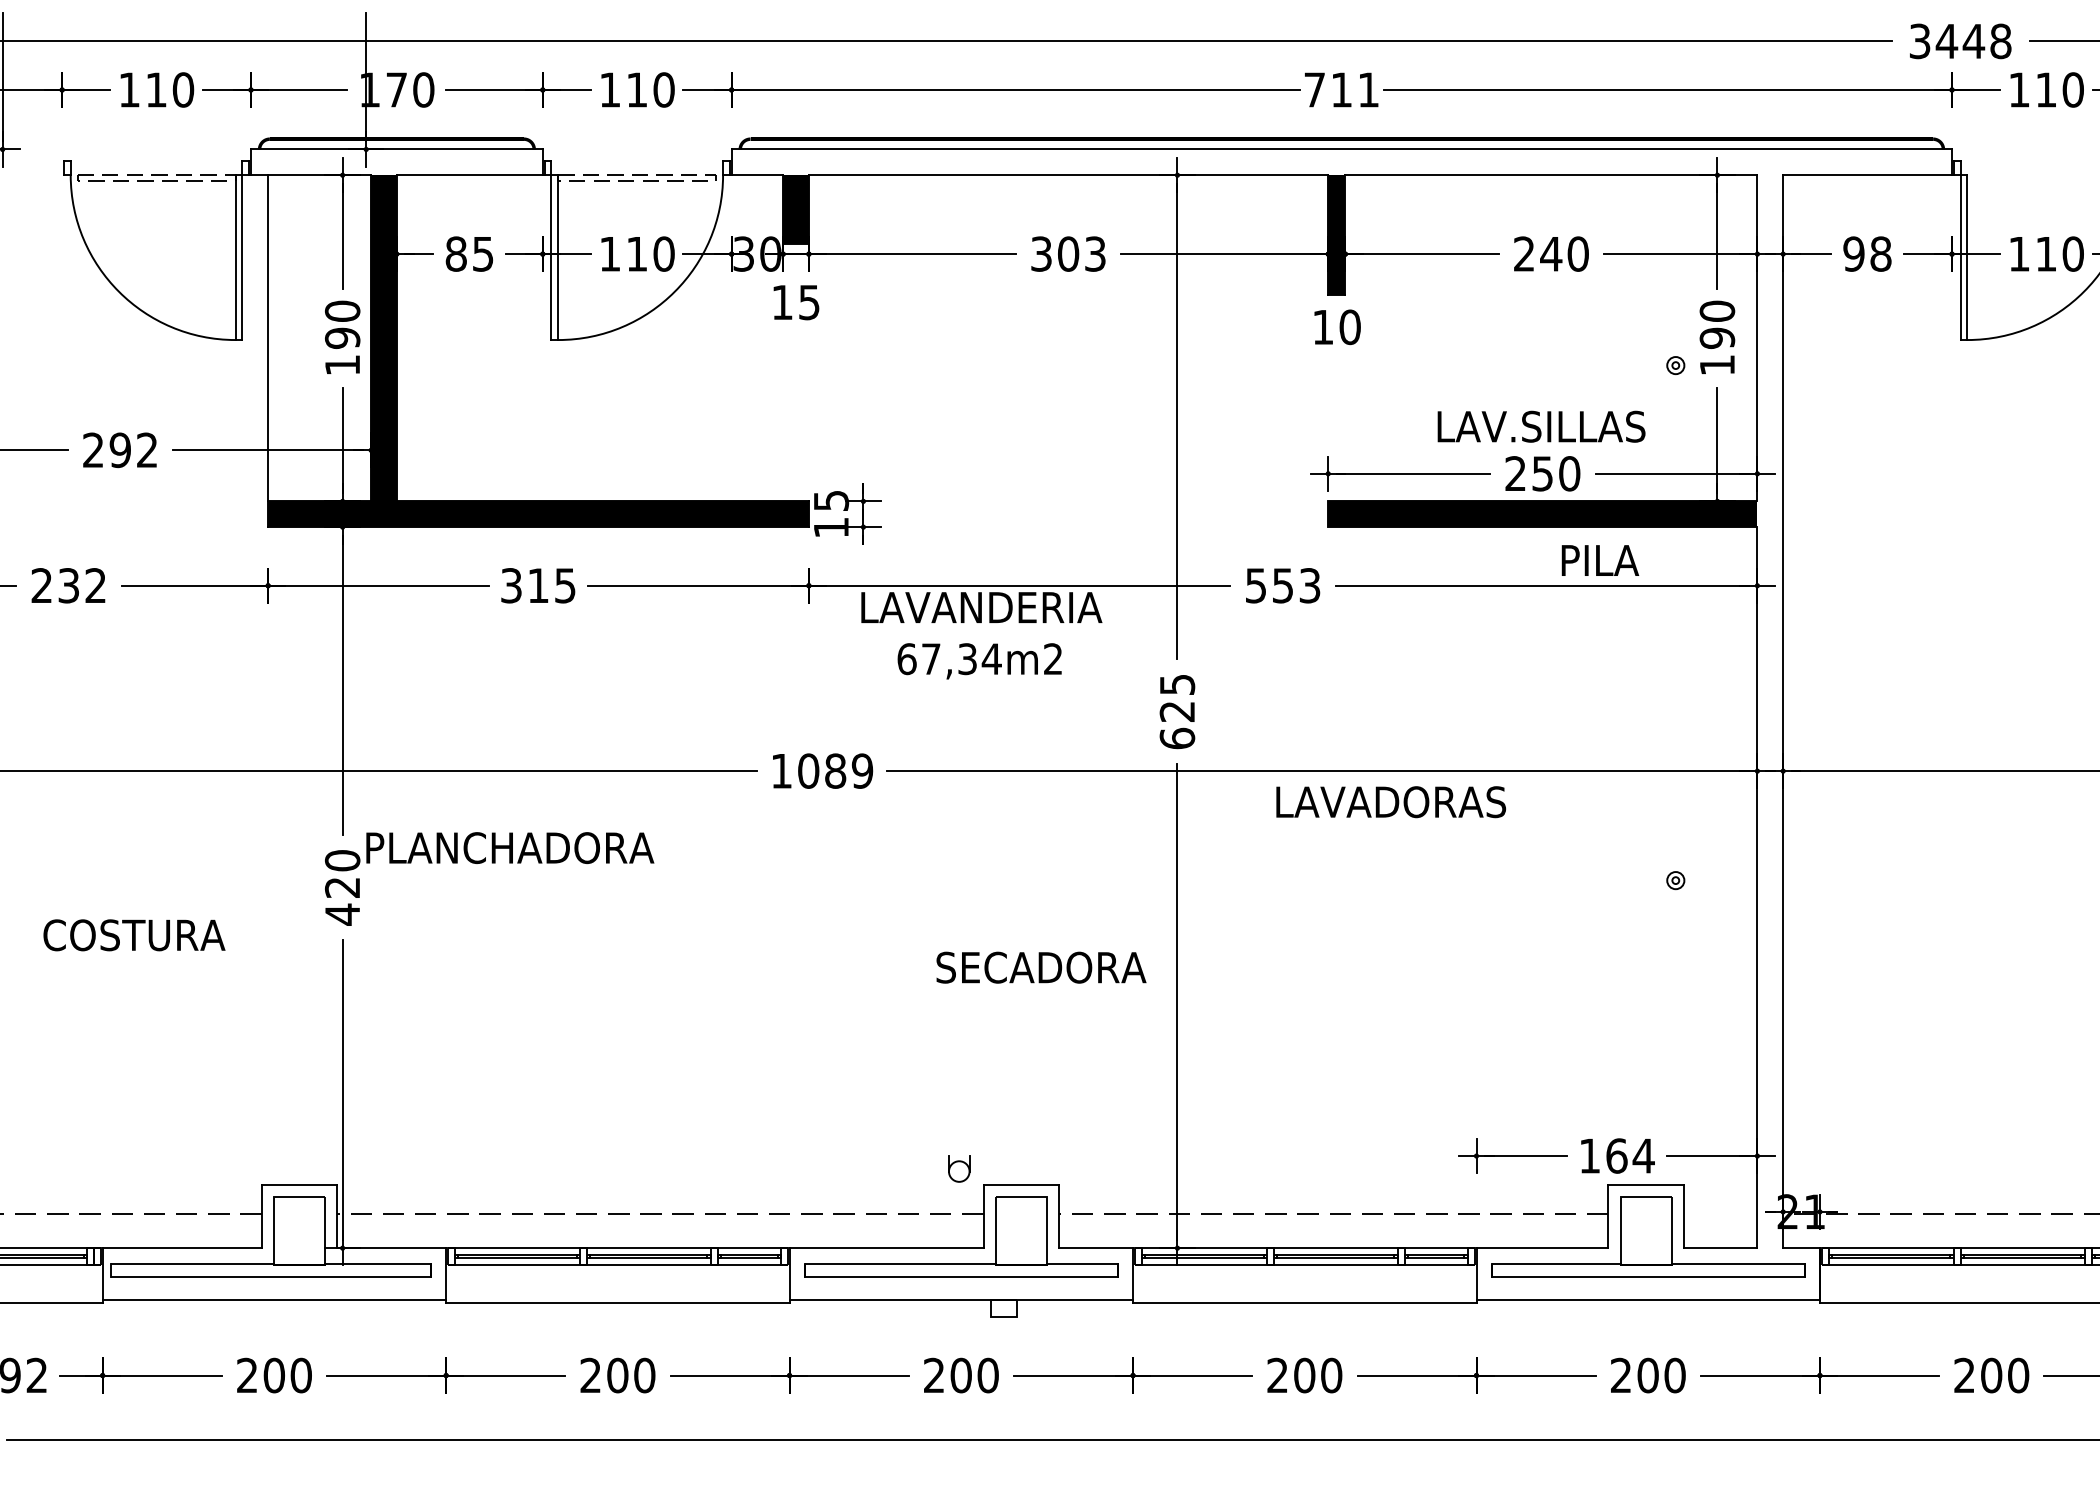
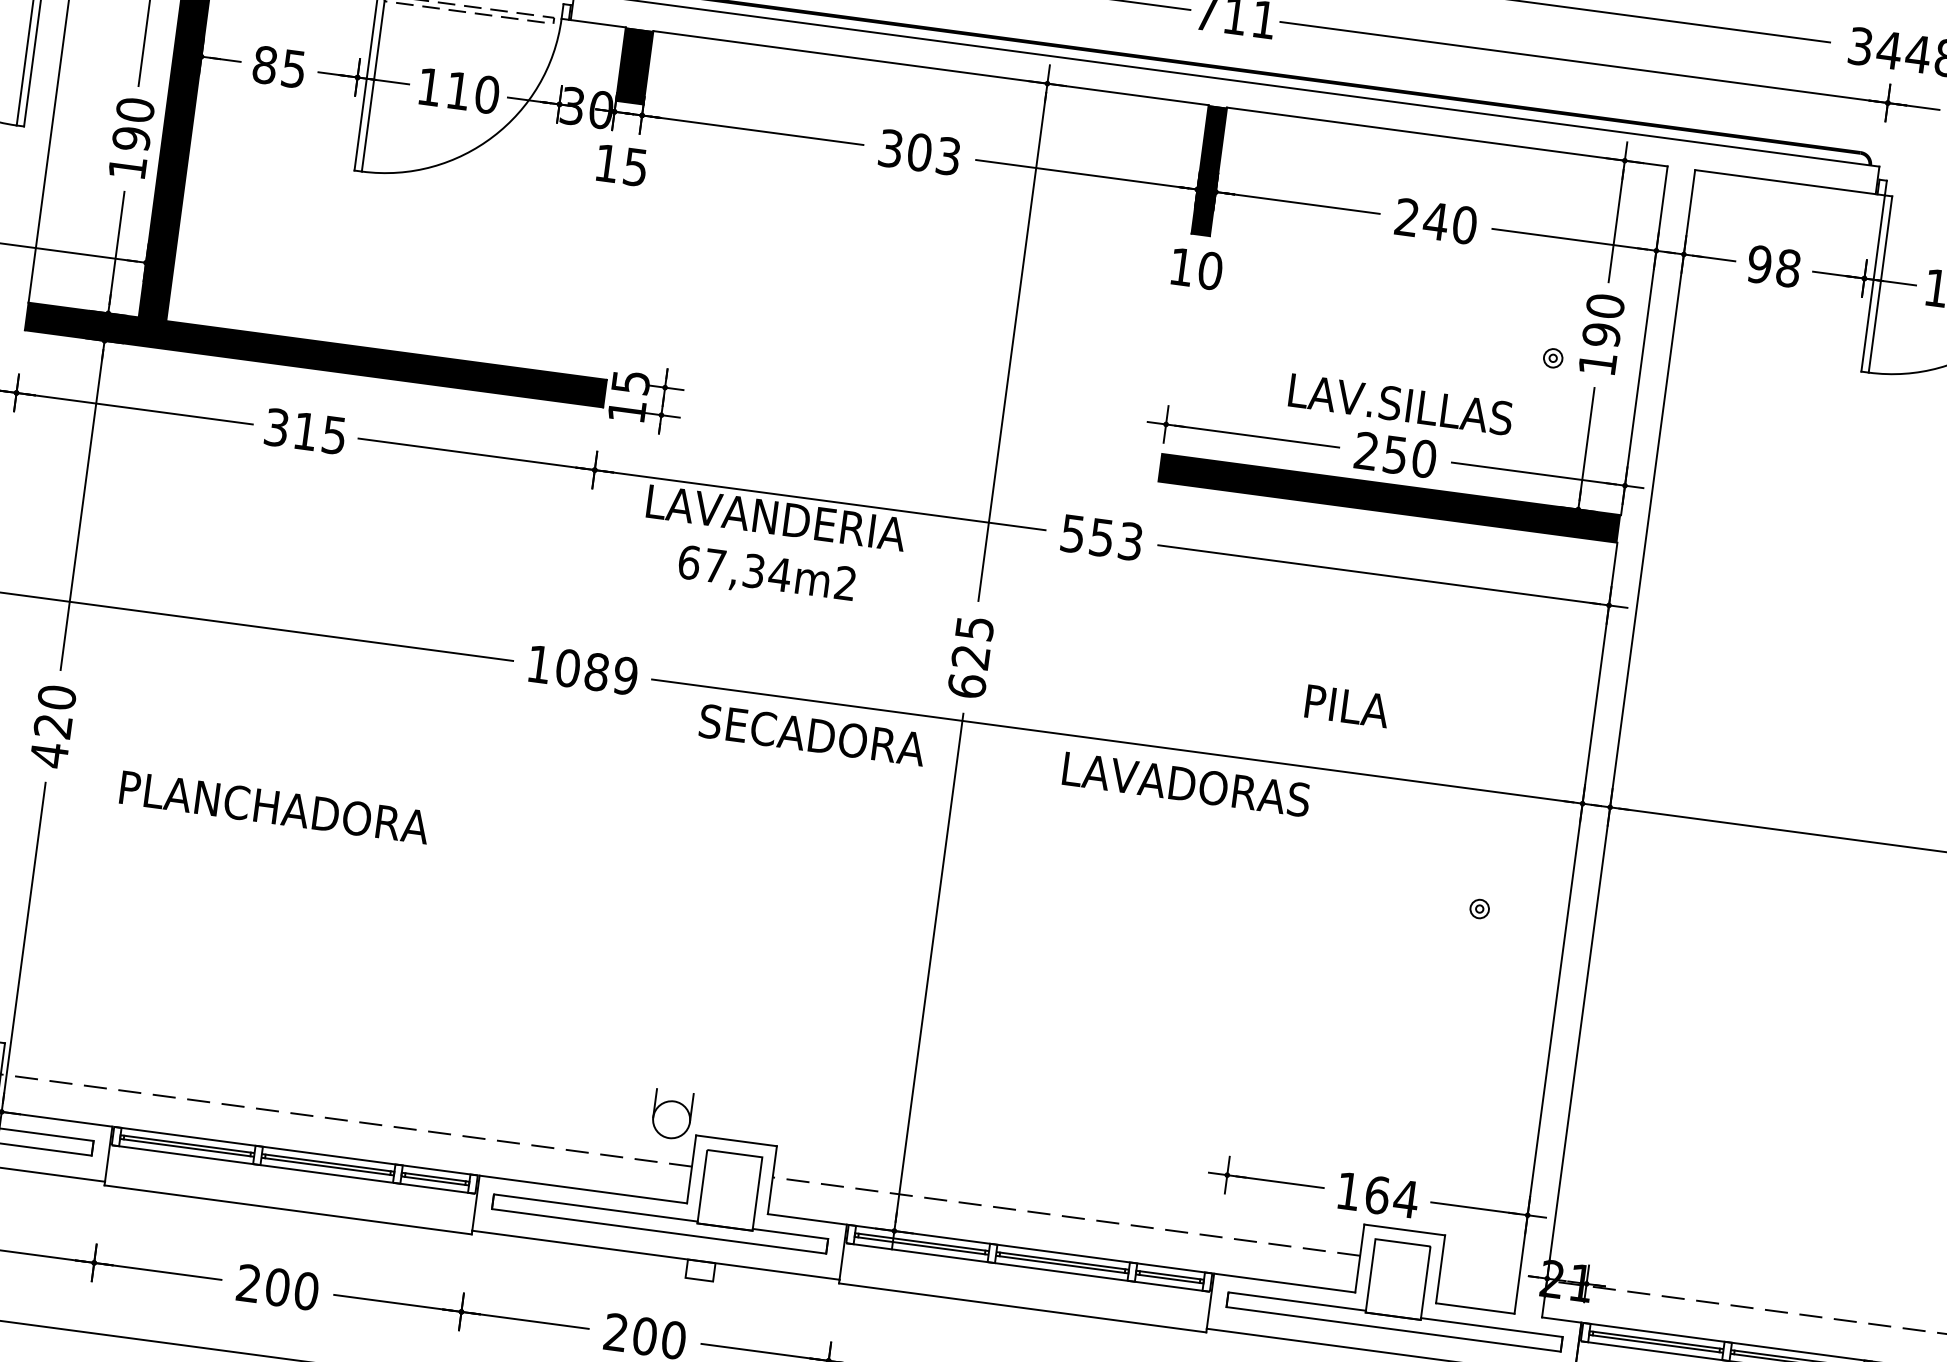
text: (1600, 560) -> (1347, 706), moved
text: (510, 847) -> (275, 806), moved
text: (1041, 967) -> (812, 735), moved
part: (959, 1168) -> (672, 1114), size x1.67

